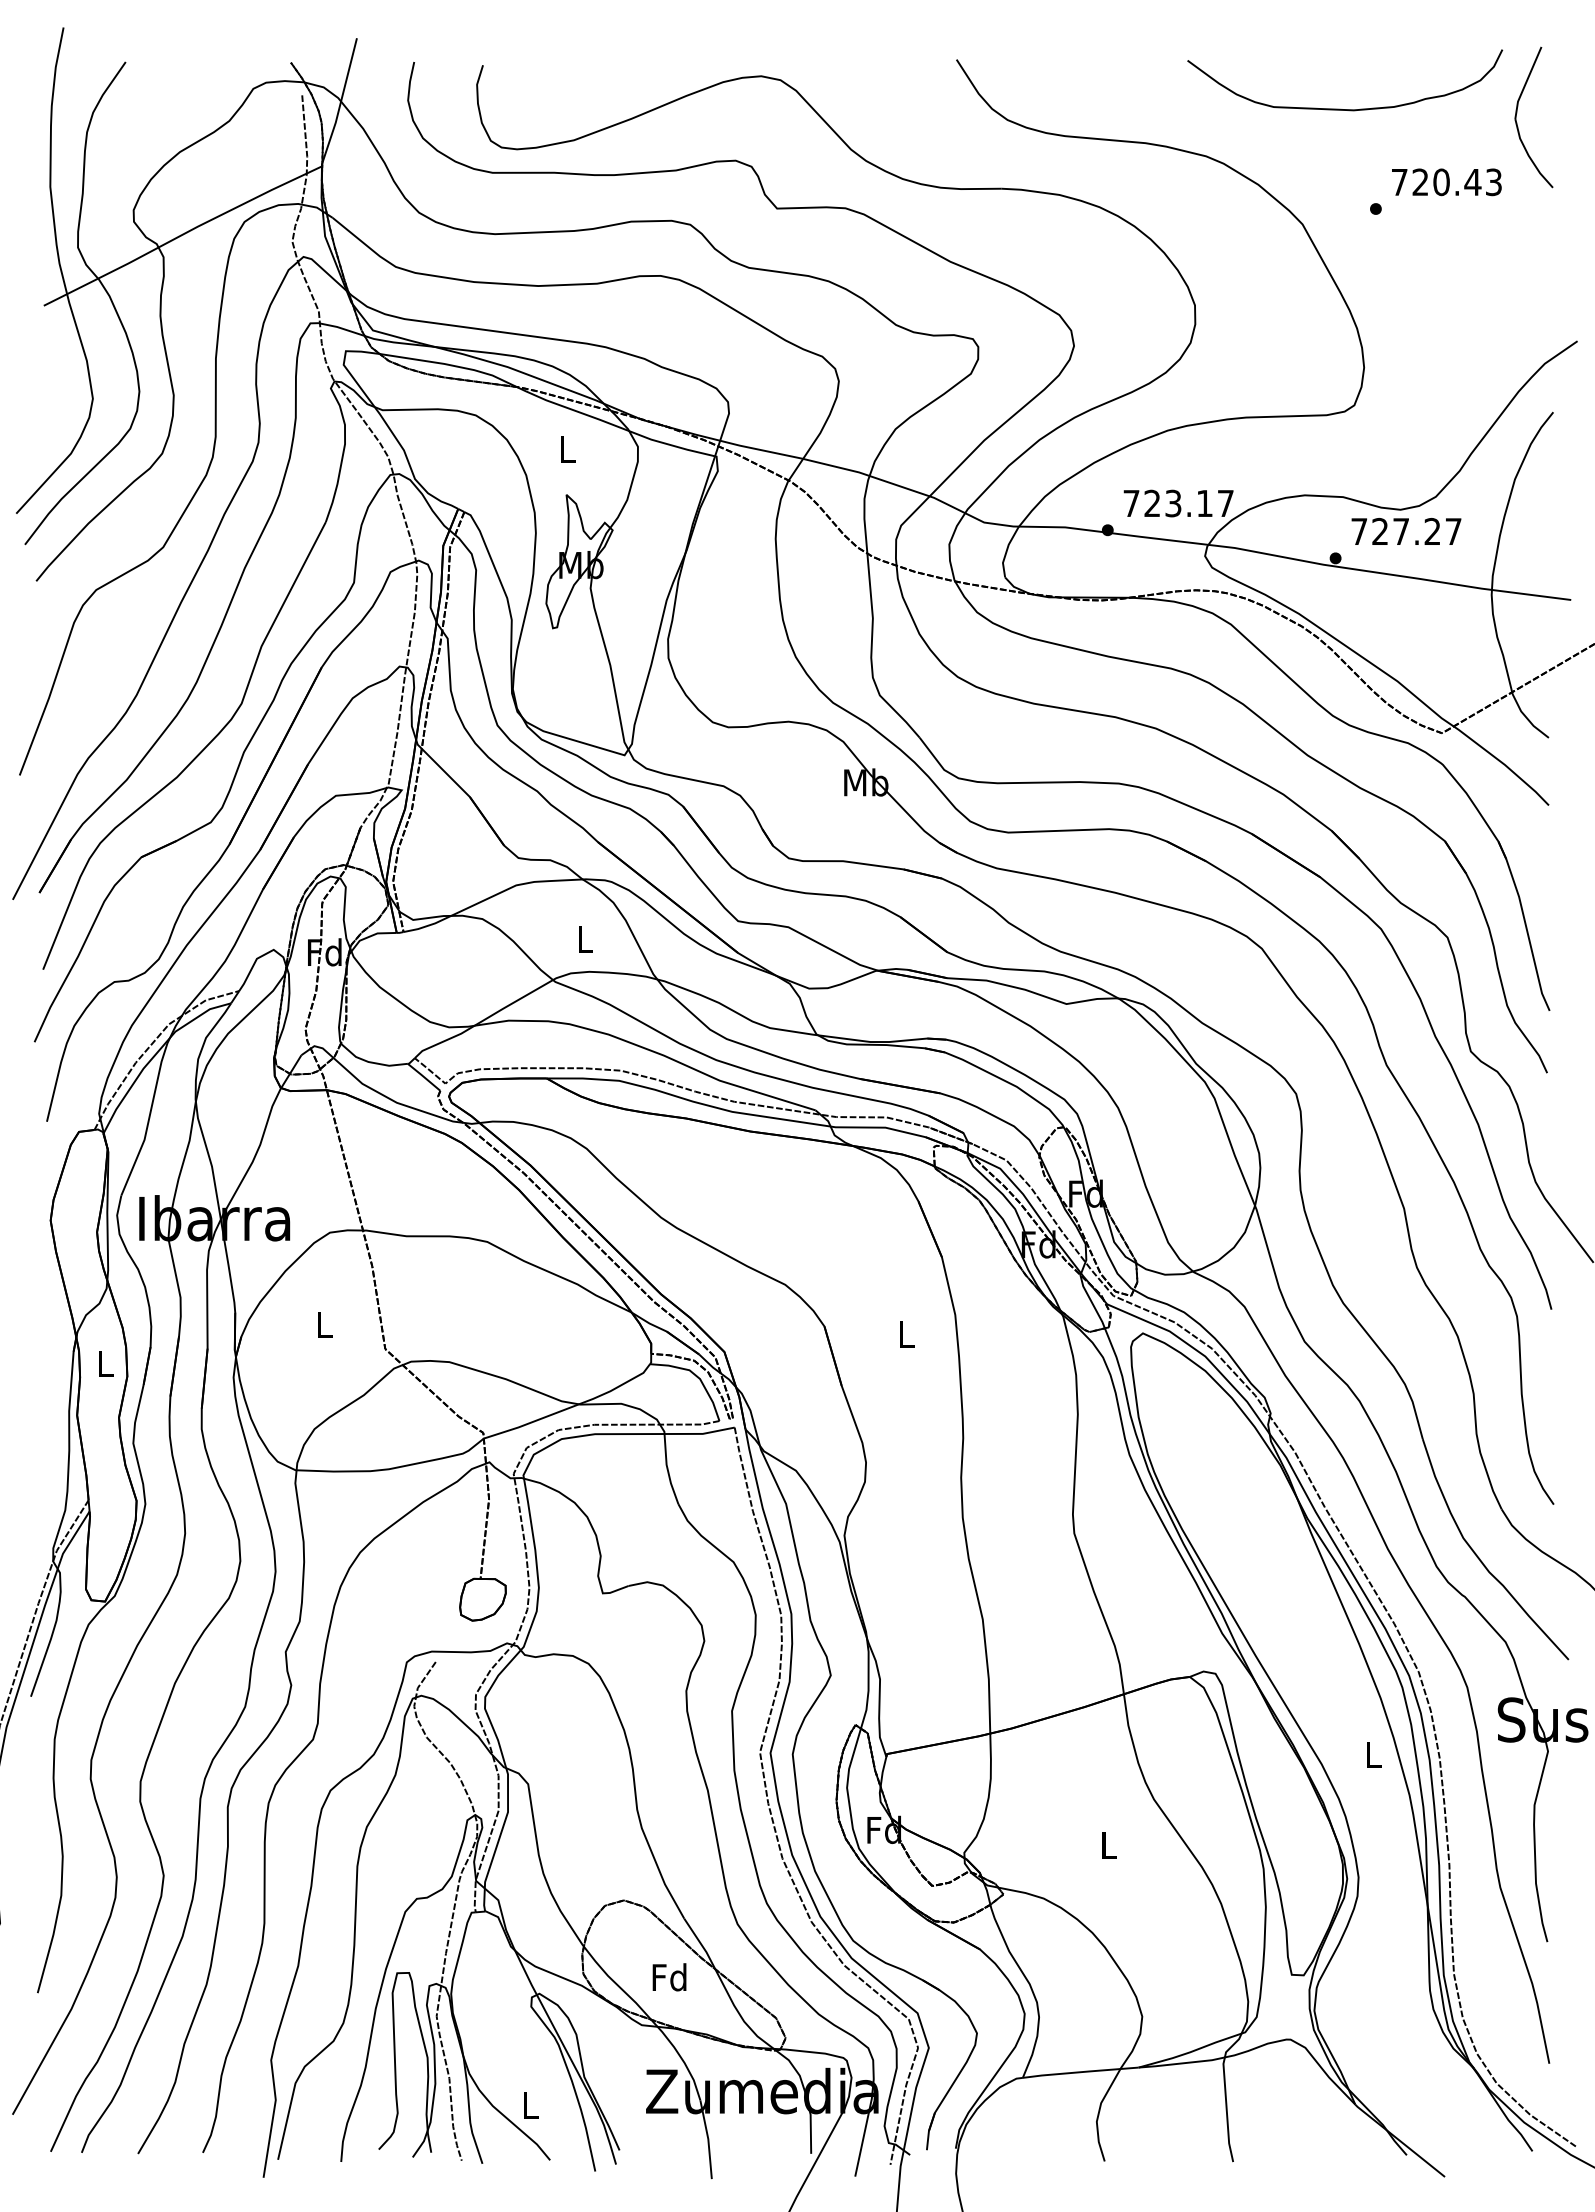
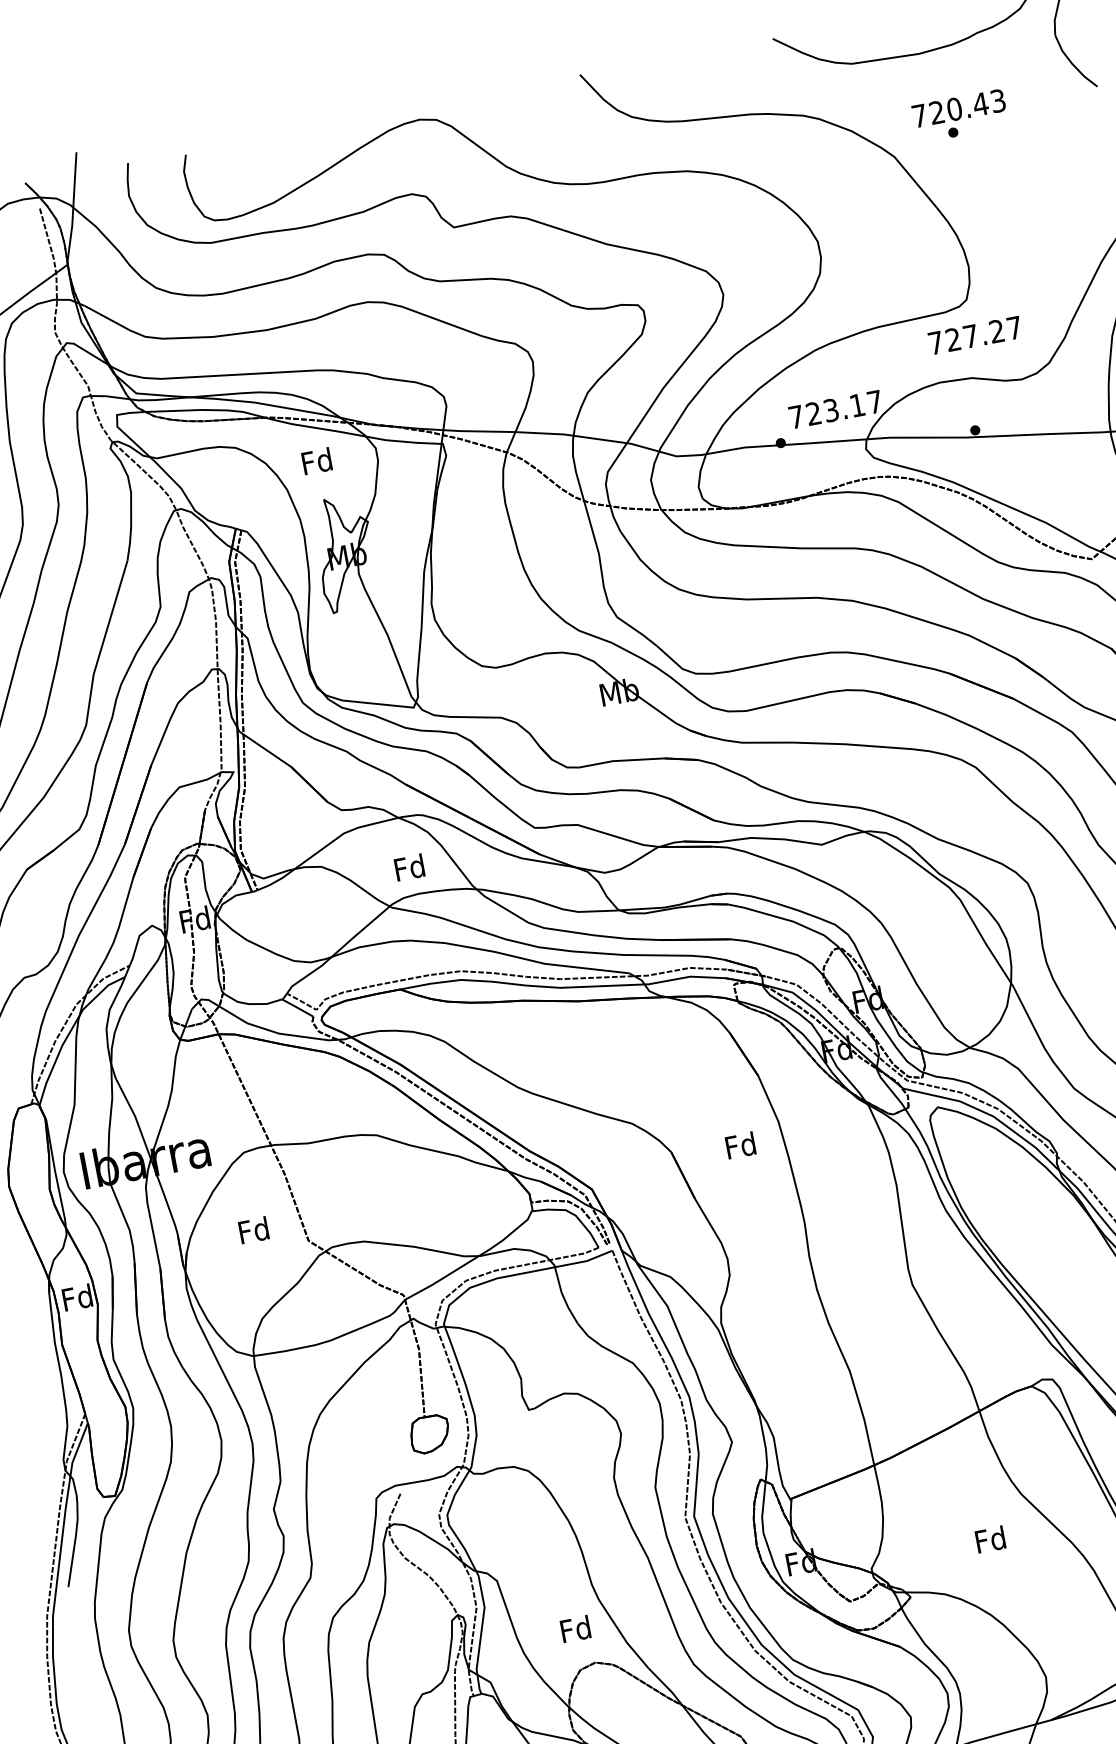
text: (1446, 182) -> (958, 108), moved
text: (566, 448) -> (316, 461), L -> Fd
text: (1406, 531) -> (975, 335), moved
text: (584, 939) -> (409, 867), L -> Fd
text: (323, 1324) -> (253, 1230), L -> Fd
text: (906, 1334) -> (740, 1145), L -> Fd
text: (104, 1363) -> (76, 1297), L -> Fd
text: (1108, 1845) -> (990, 1539), L -> Fd
text: (669, 1977) -> (575, 1629), moved

